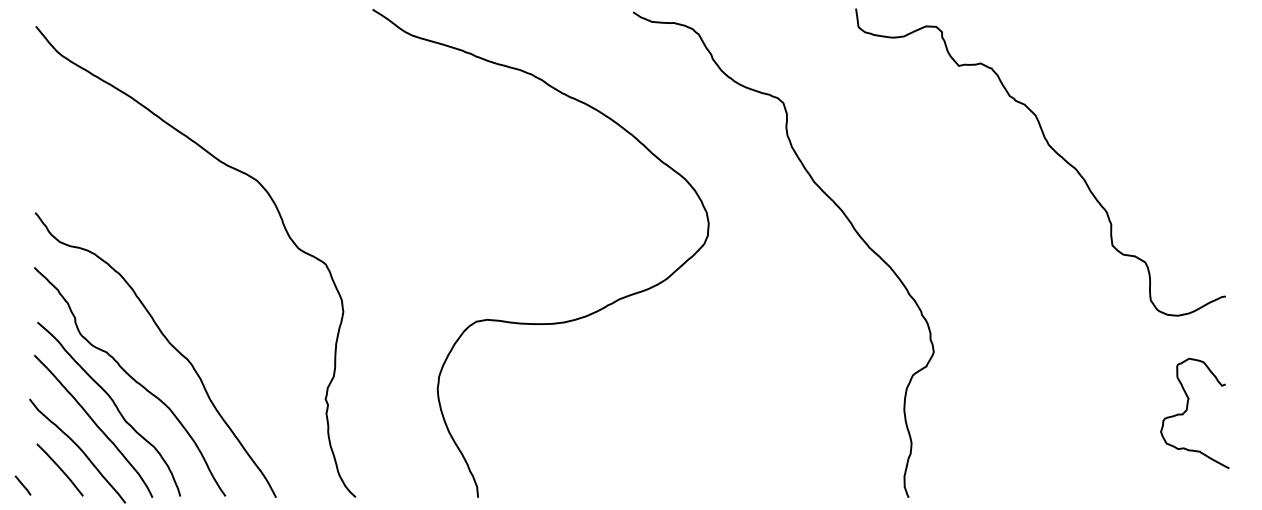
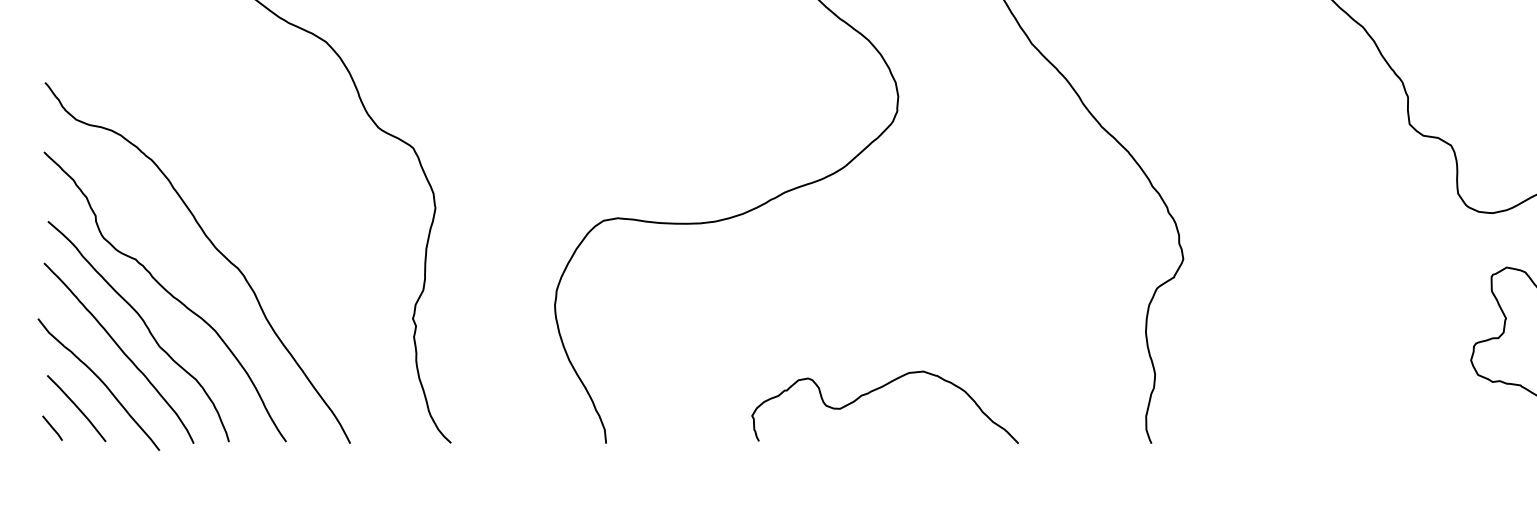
curve: (692, 455) -> (877, 390), added
line: (22, 485) -> (51, 428), moved

